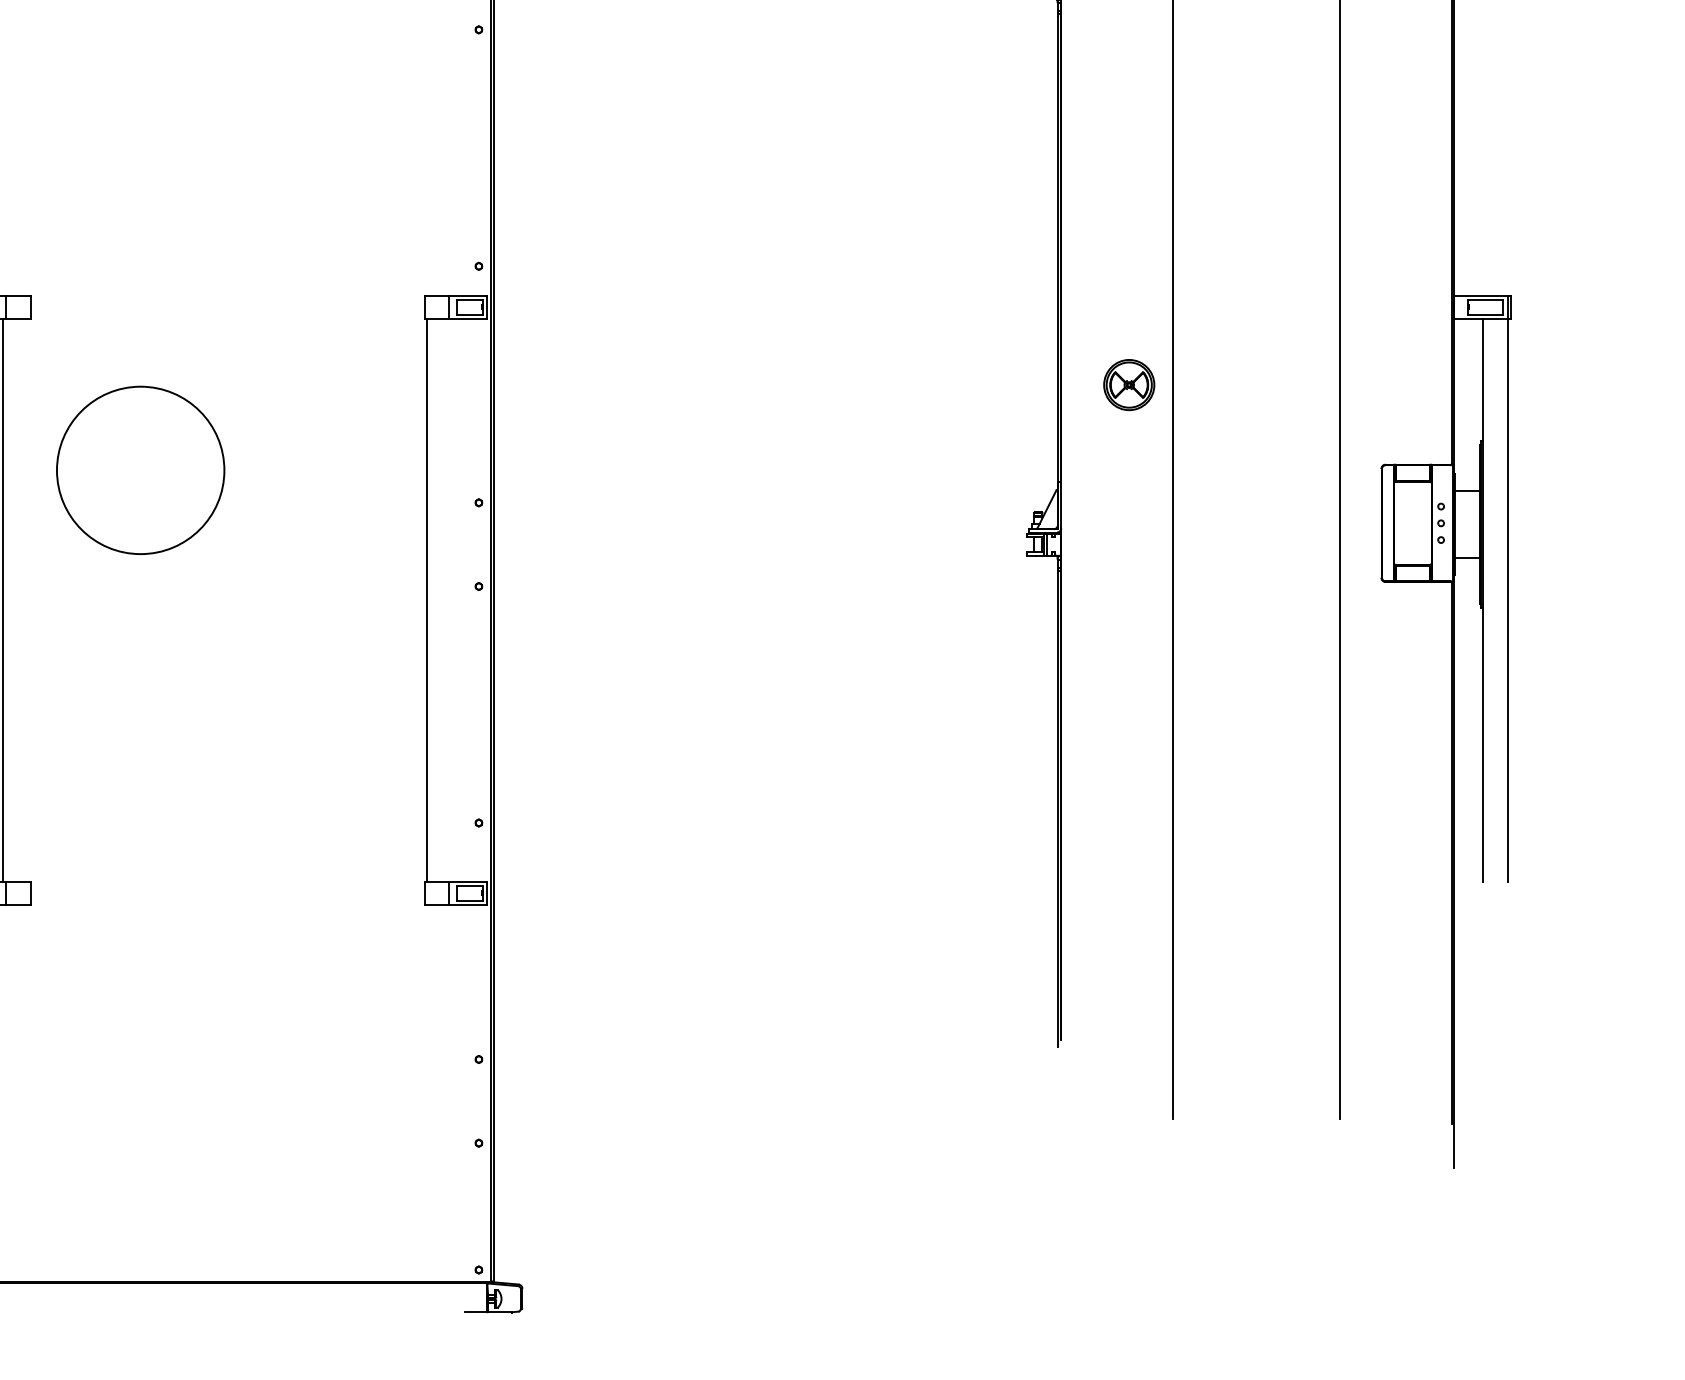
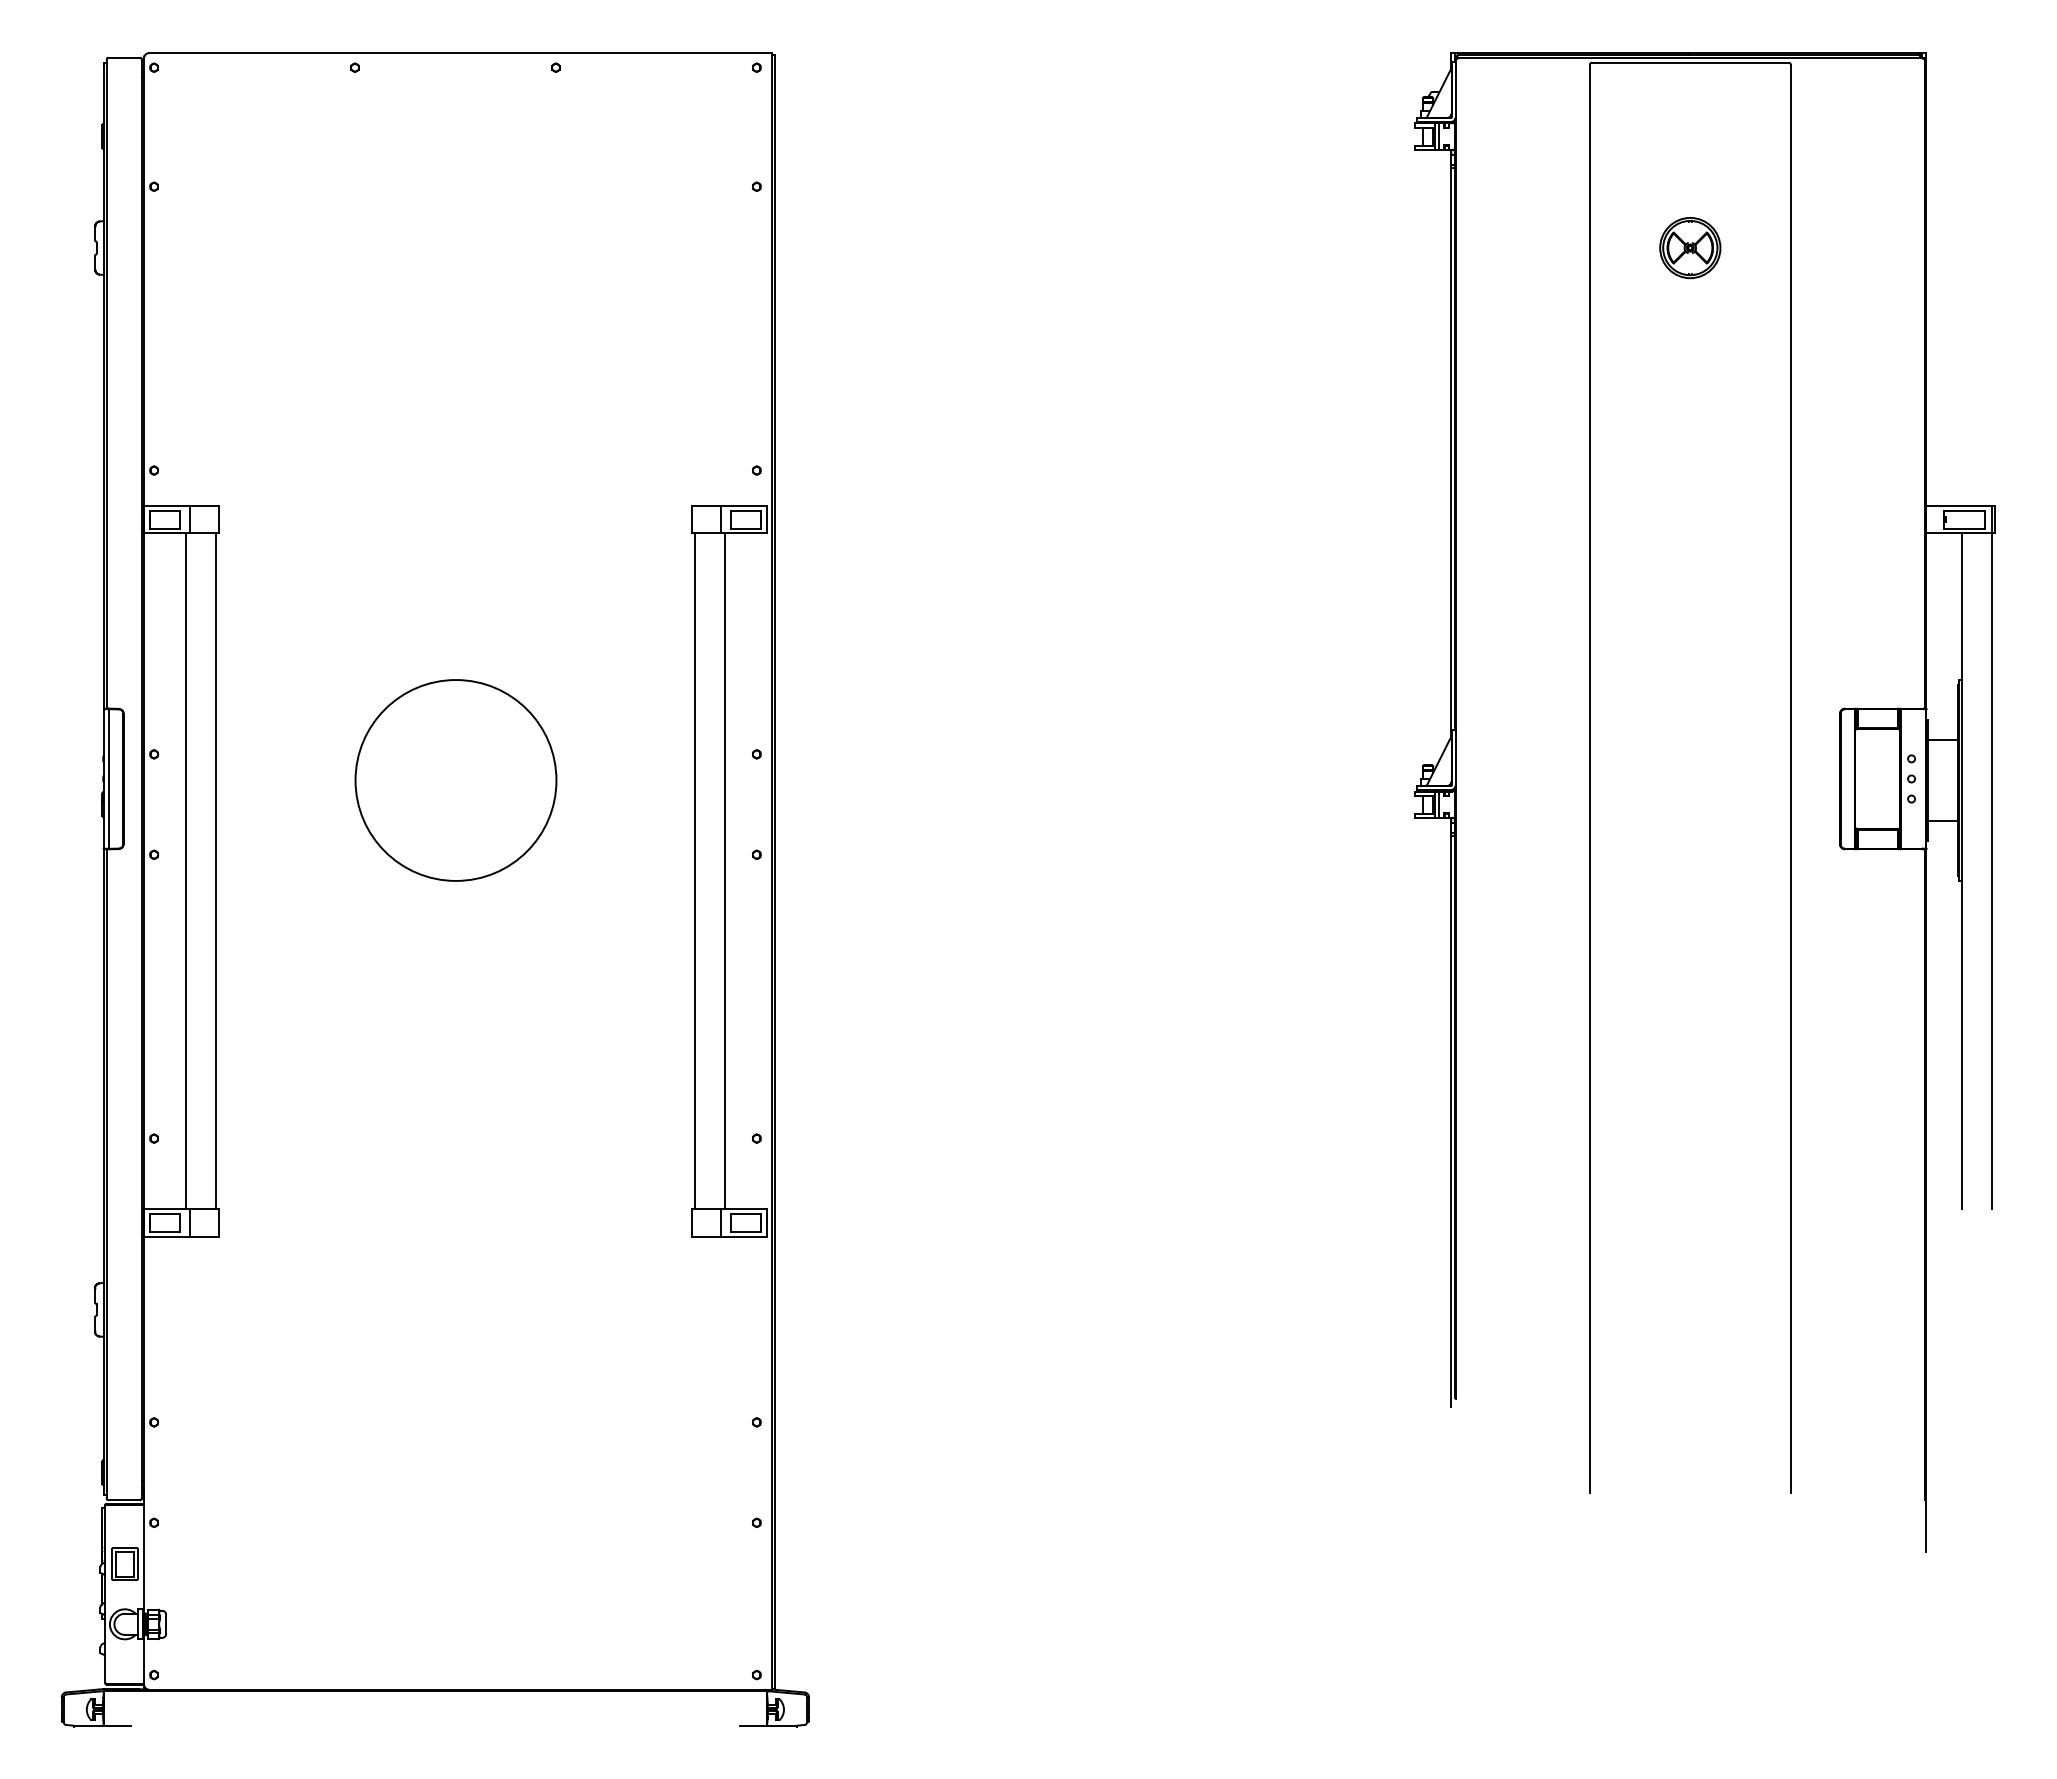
part: (1129, 385) -> (1690, 248), moved
circle: (140, 470) -> (455, 780), moved
line: (27, 600) -> (215, 871), added
line: (452, 600) -> (725, 871), added

